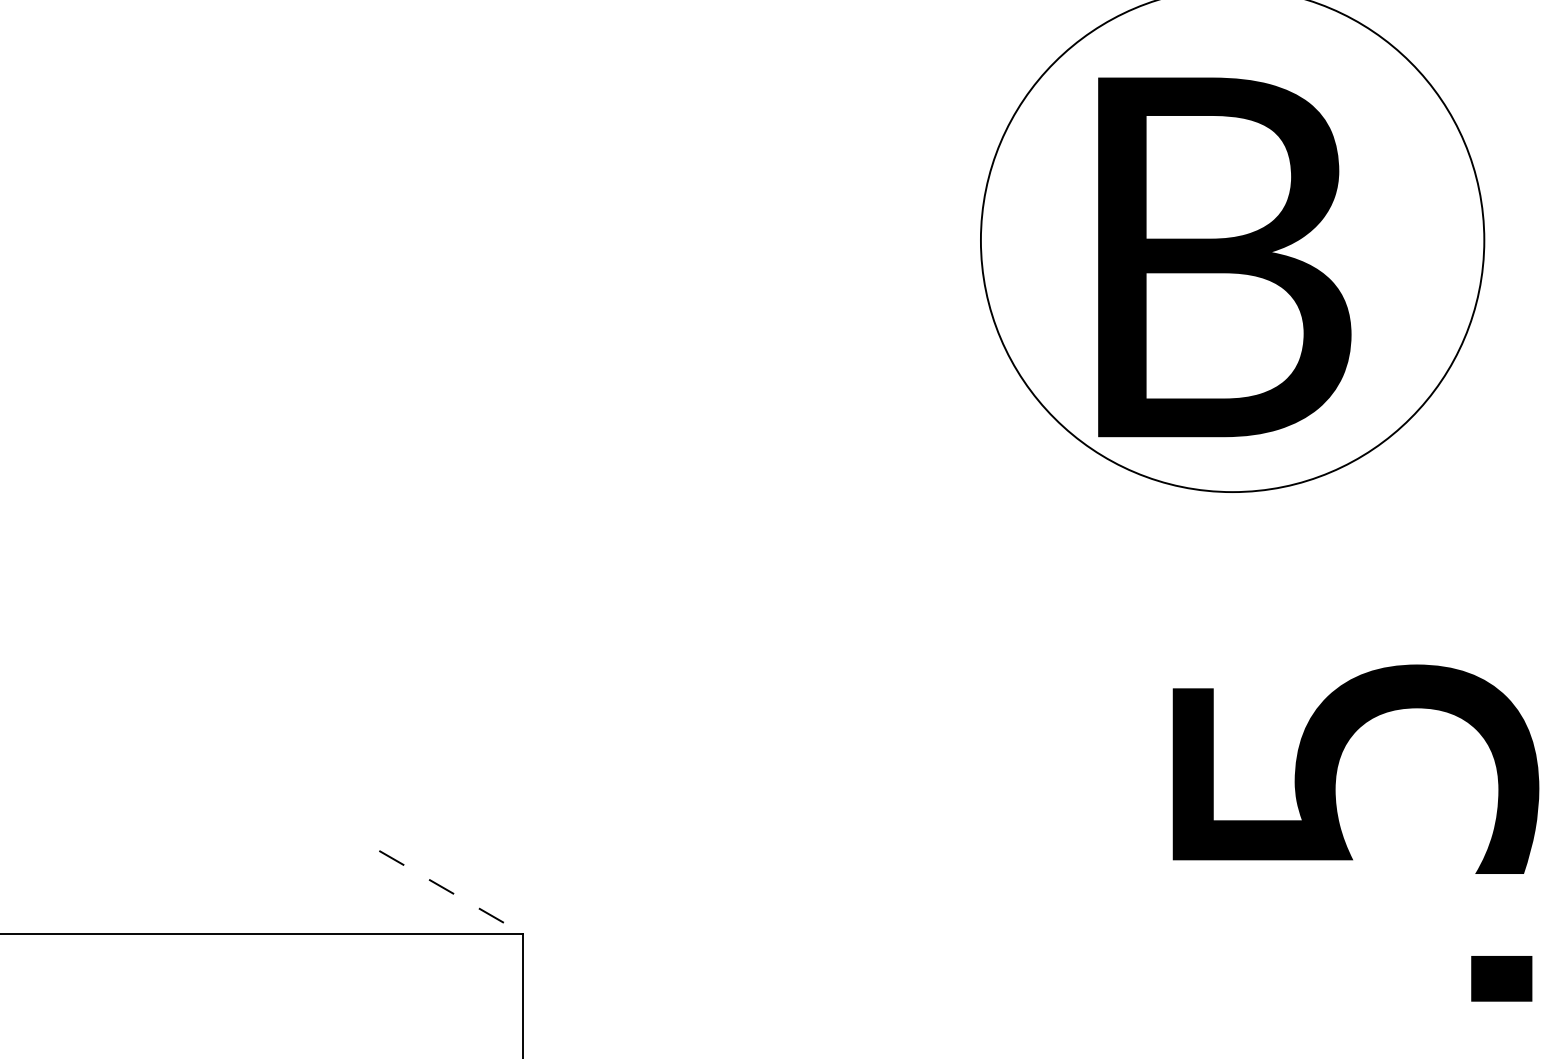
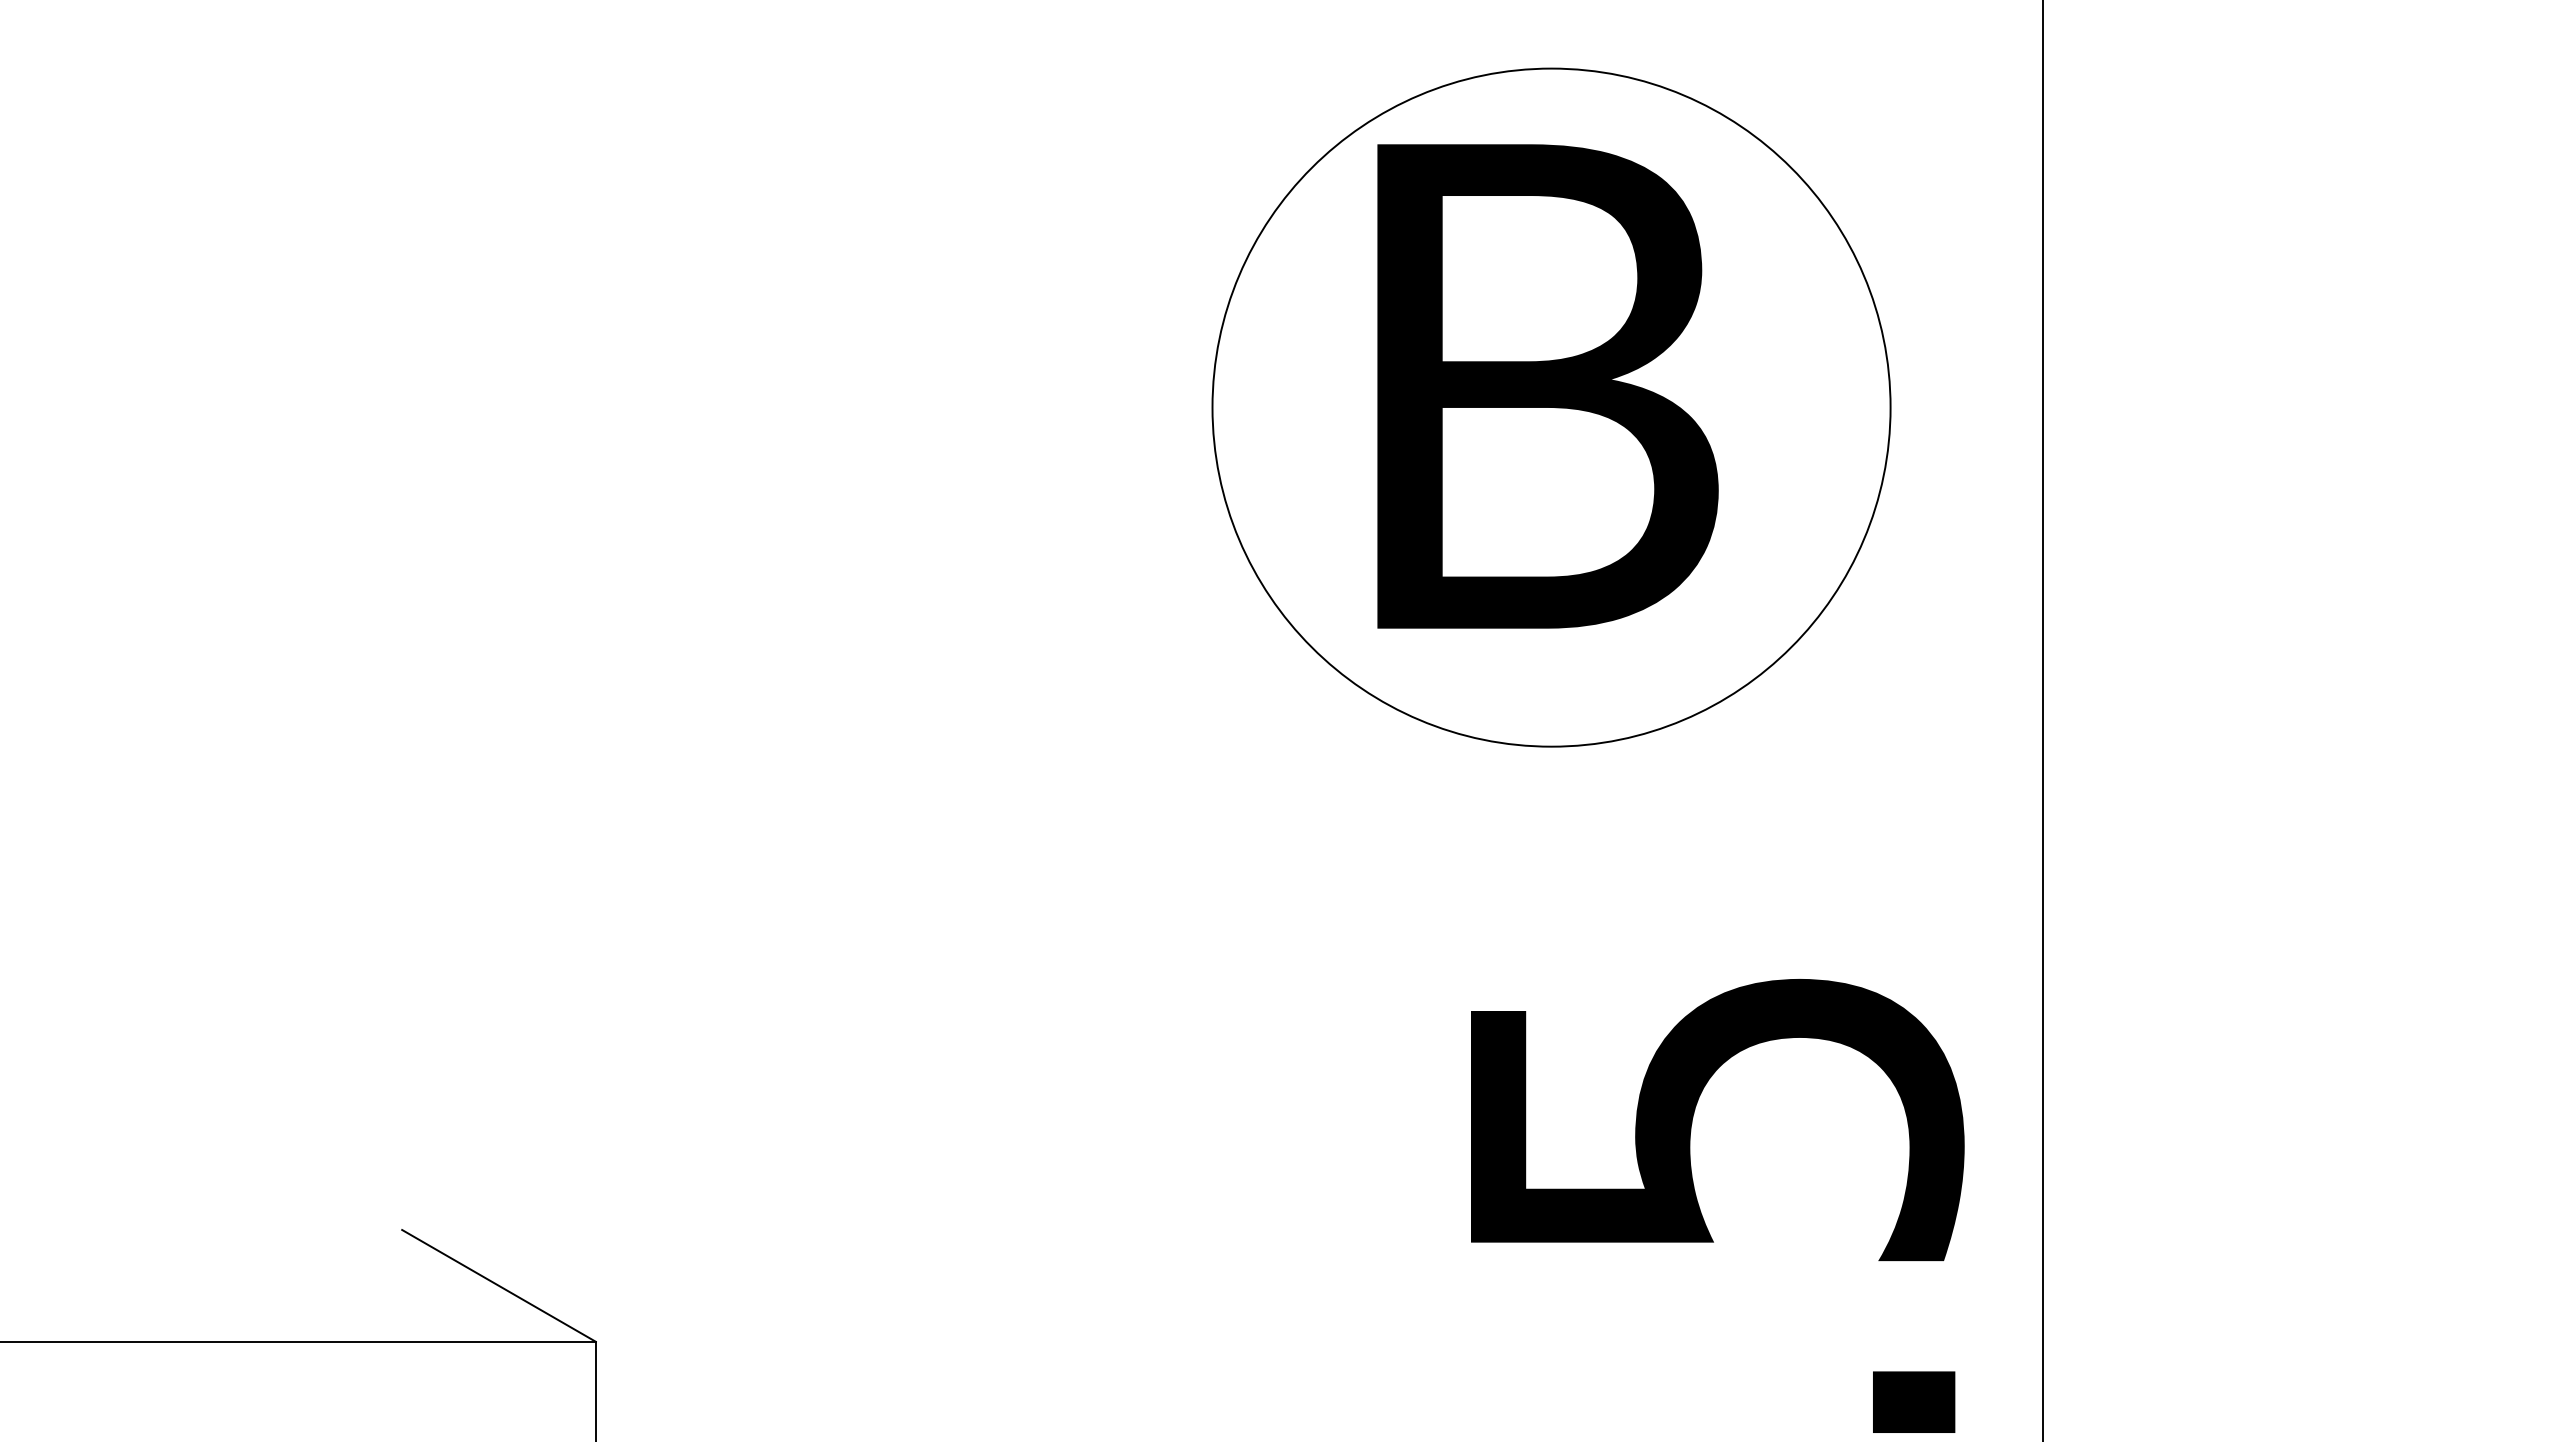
text: (1224, 257) -> (1547, 386), moved
line: (451, 892) -> (499, 1285), dashed -> solid

